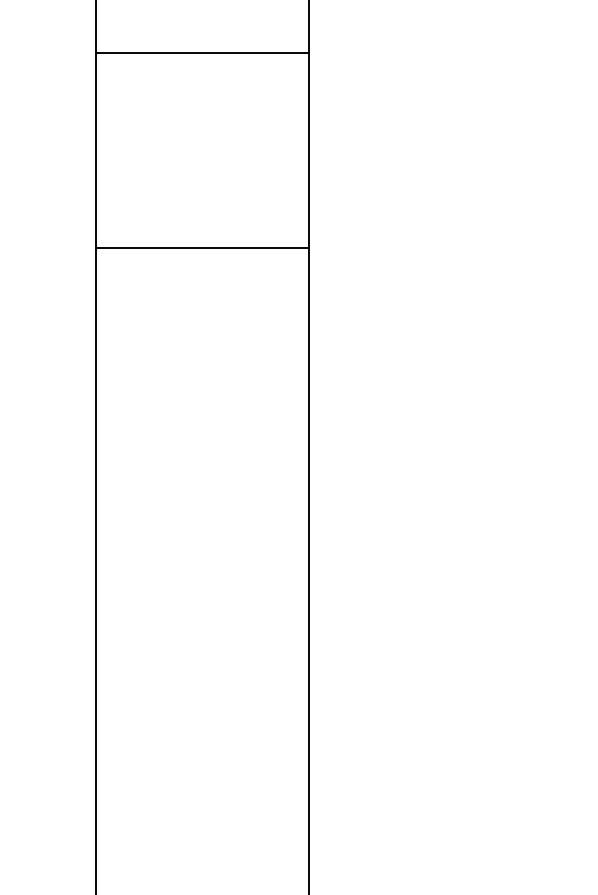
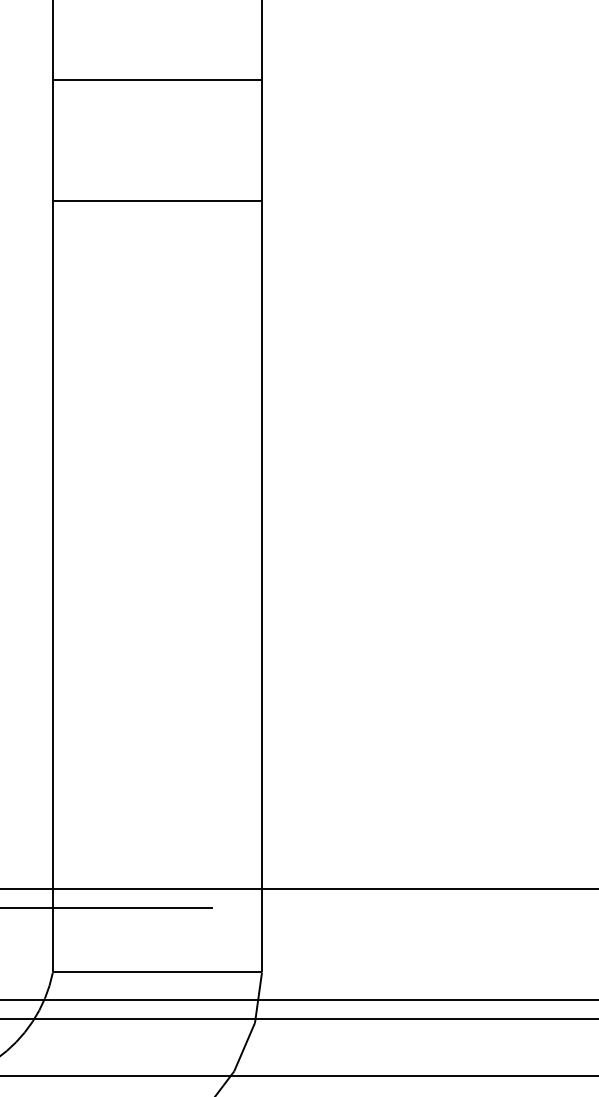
line: (202, 52) -> (157, 80), moved
line: (202, 247) -> (157, 200), moved

